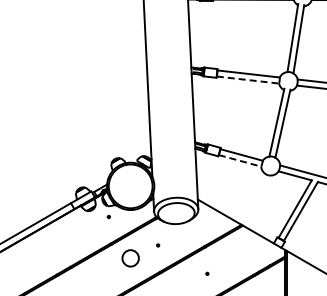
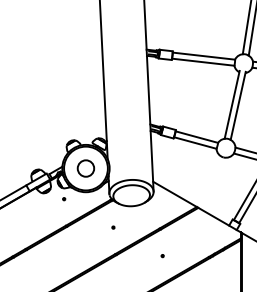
line: (248, 80) -> (203, 62), dashed -> solid
line: (240, 160) -> (195, 142), dashed -> solid
circle: (130, 258) -> (85, 168), moved

